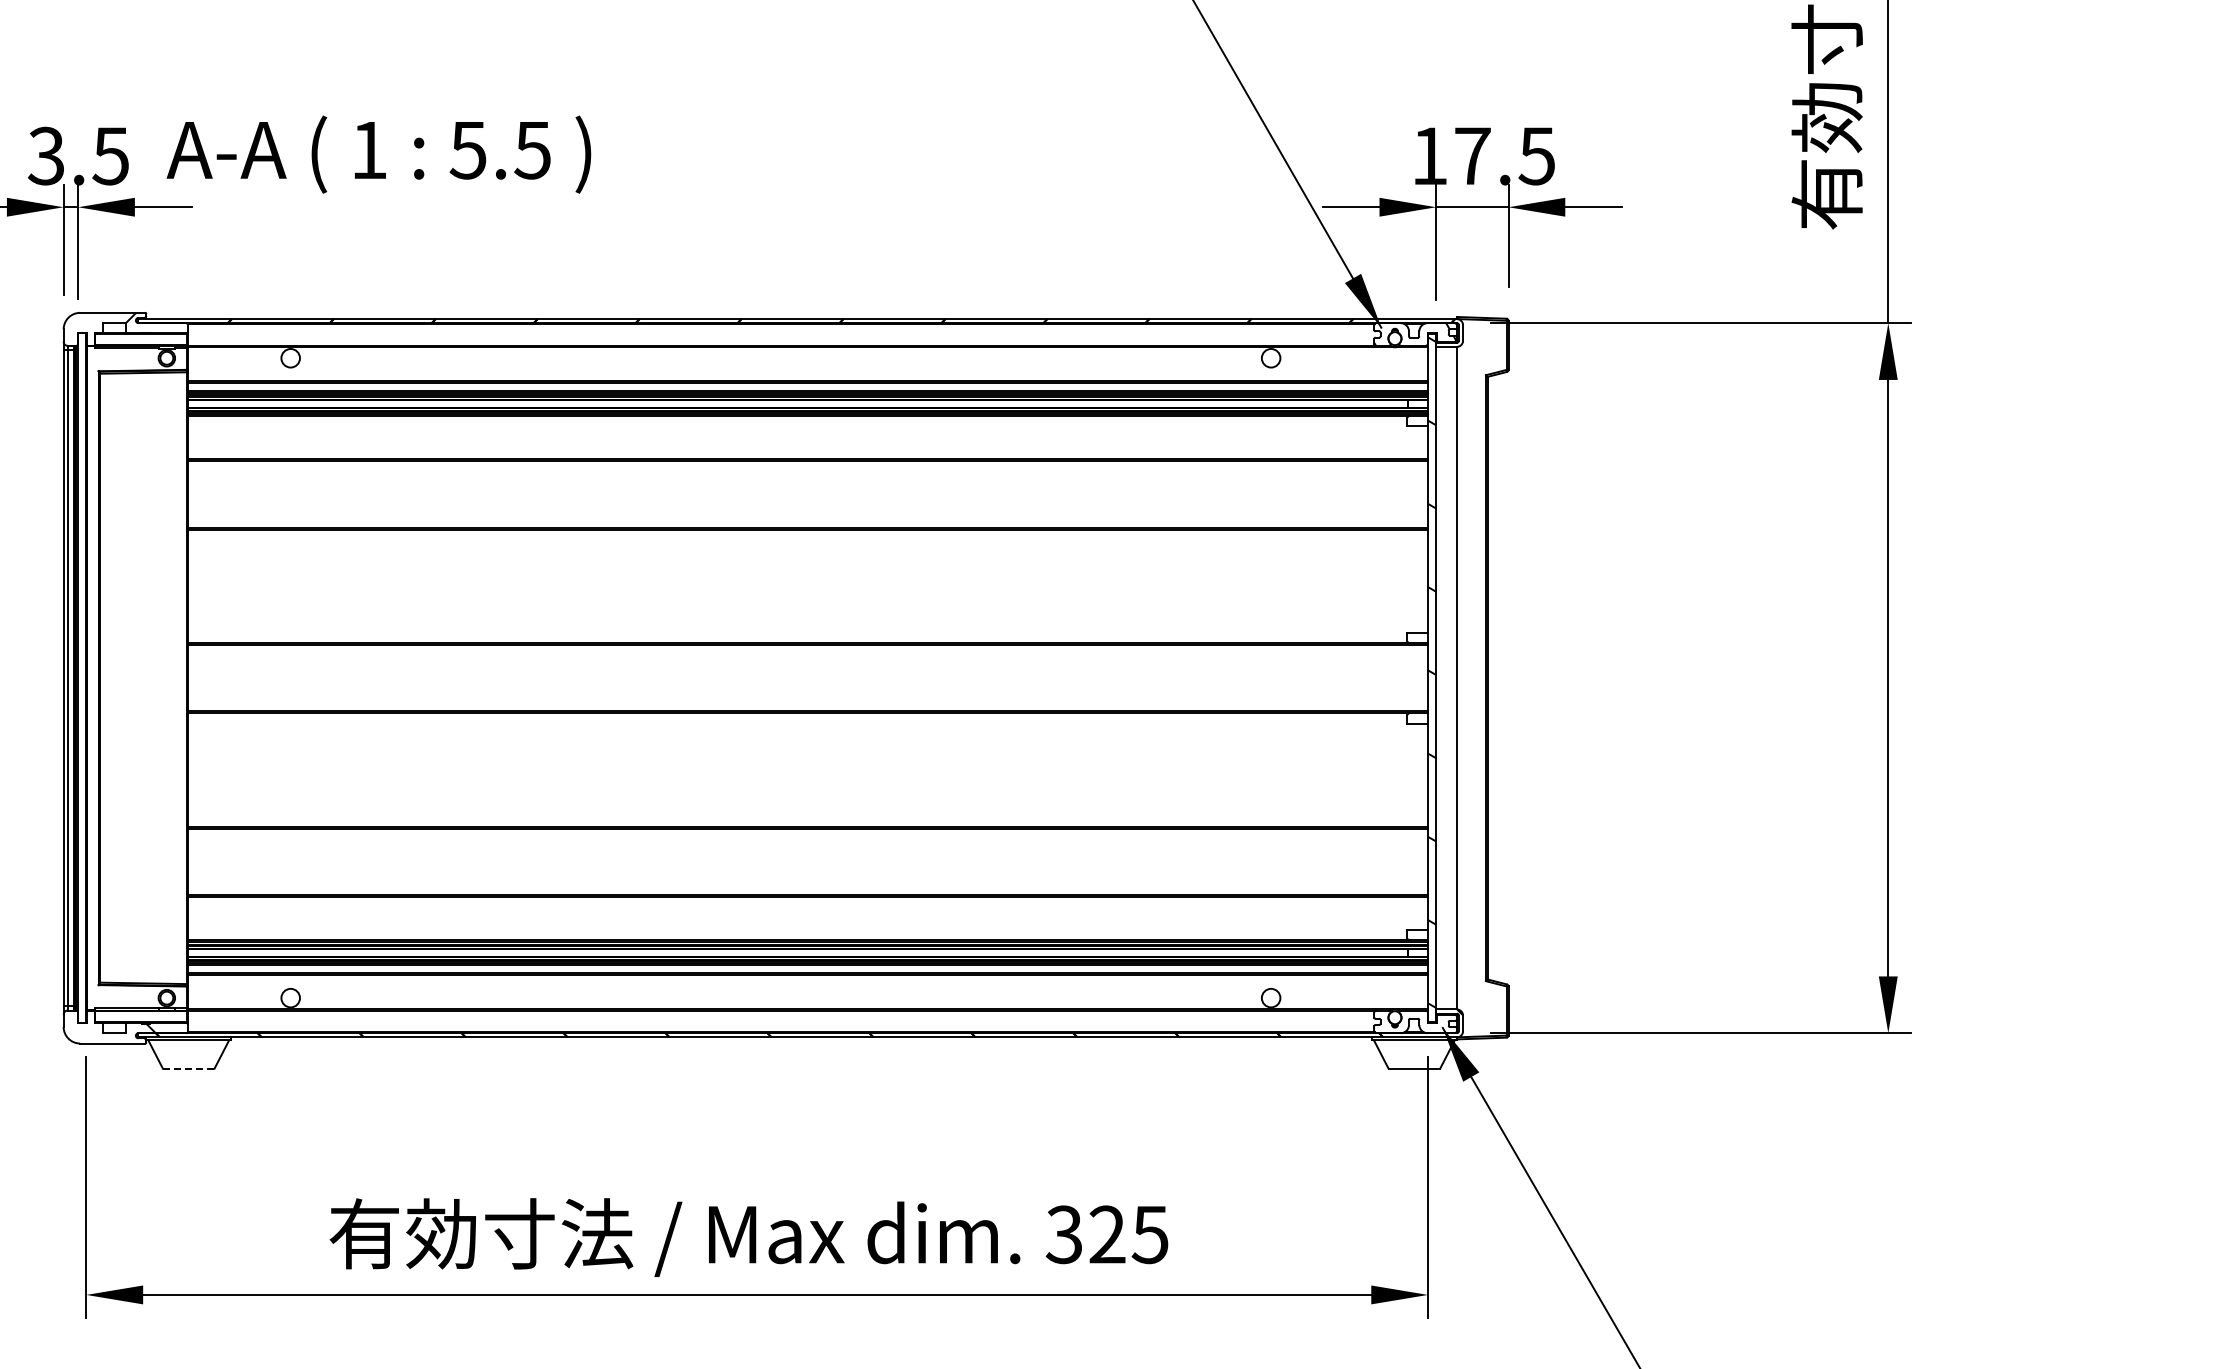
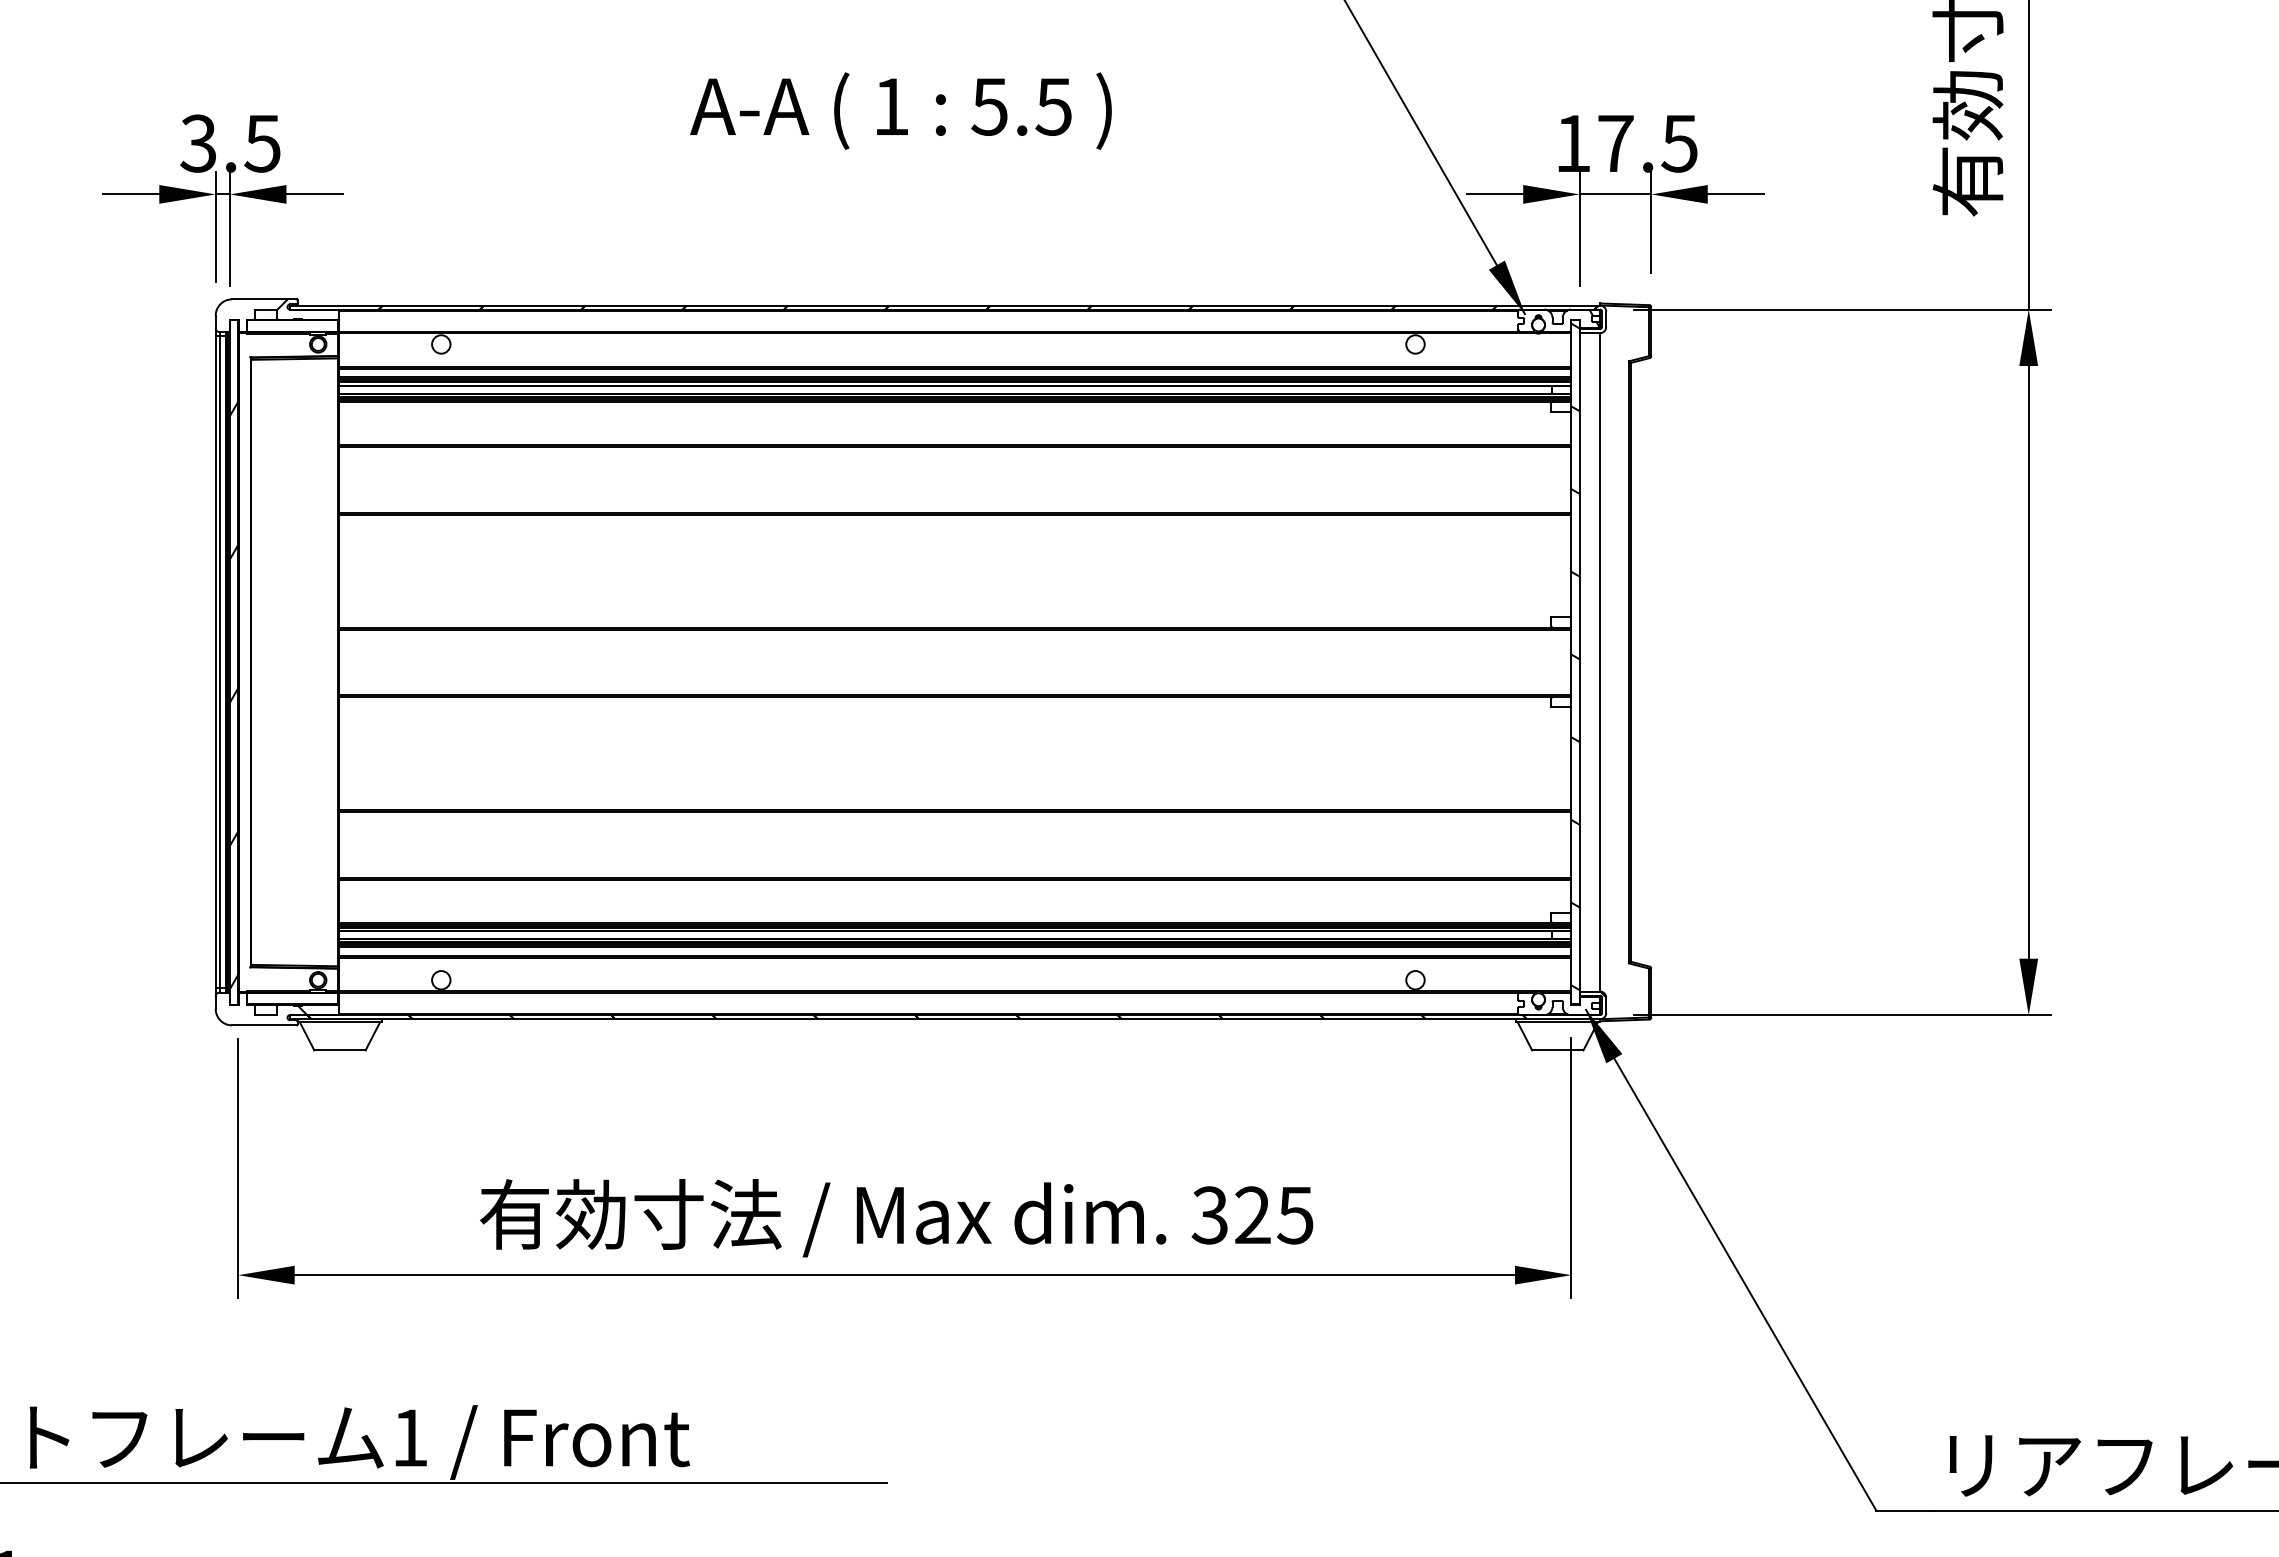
text: (378, 153) -> (900, 110), moved
hatch: (82, 710) -> (234, 694), added
line: (188, 1068) -> (339, 1050), dashed -> solid

